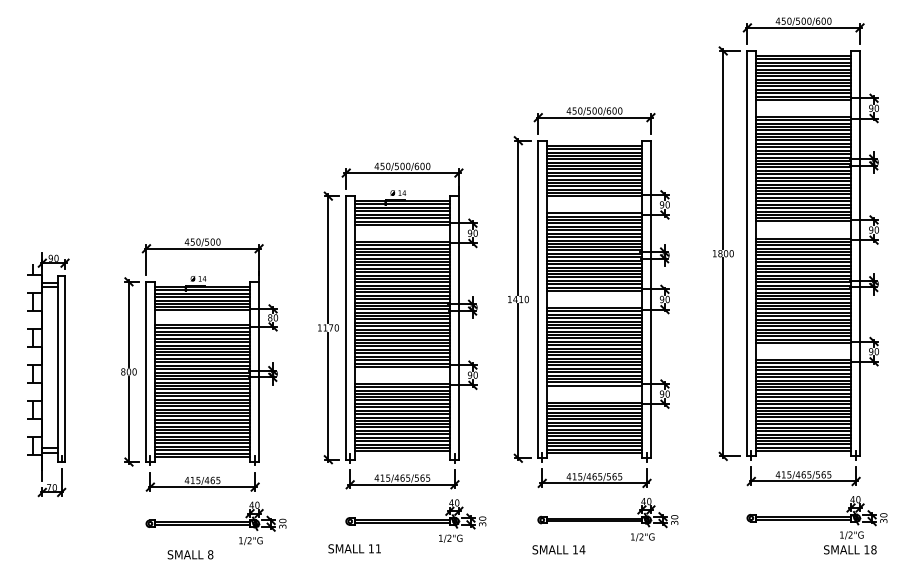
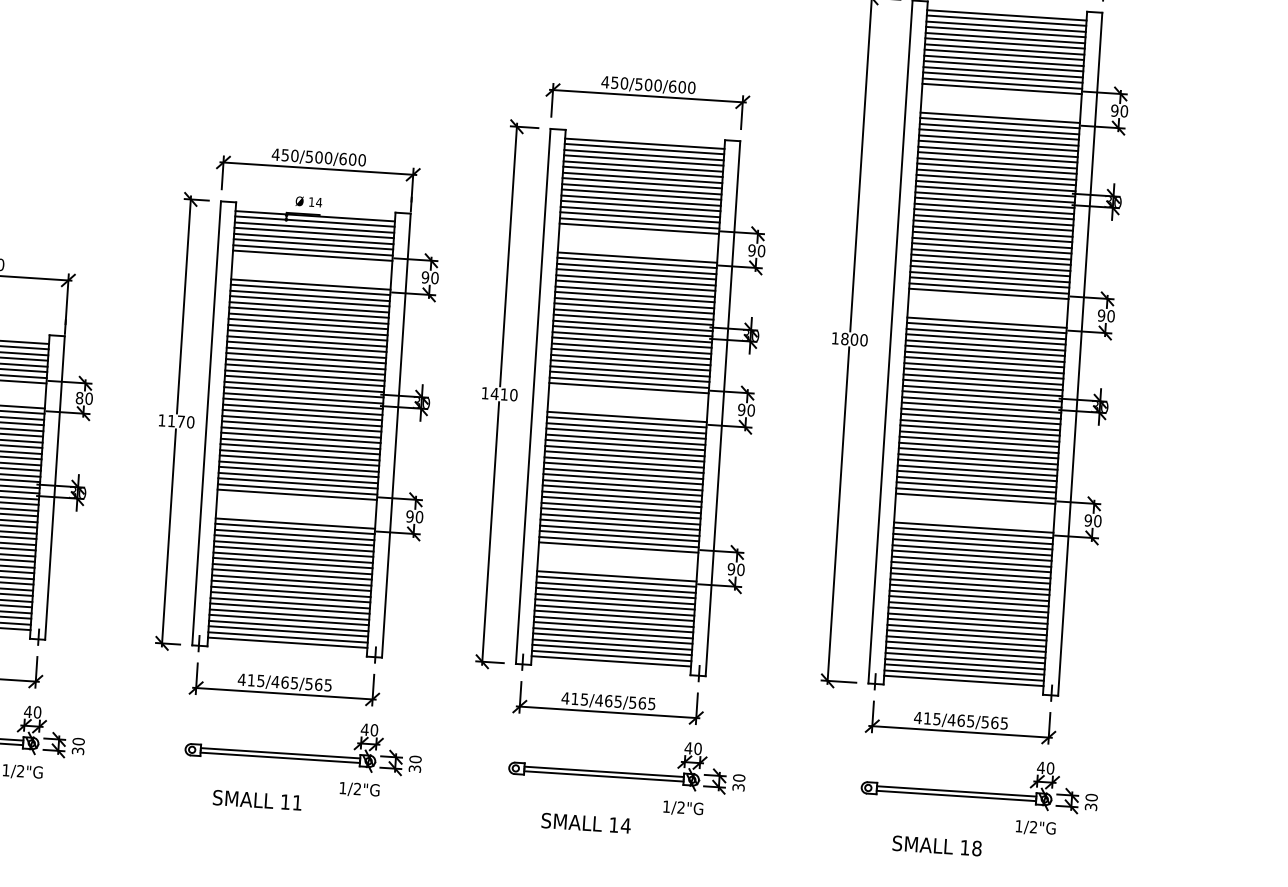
line: (402, 454) -> (287, 642), added
text: (354, 548) -> (257, 799), moved
text: (558, 549) -> (585, 822), moved
text: (850, 549) -> (937, 845), moved

